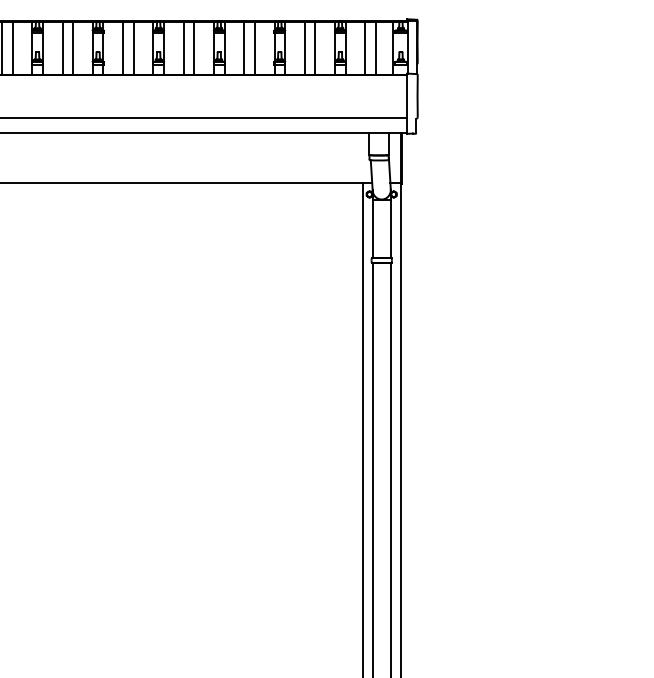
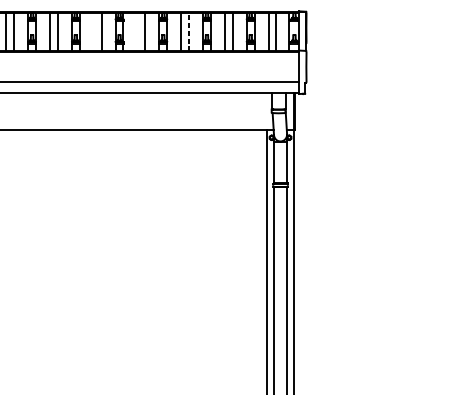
line: (123, 47) -> (94, 31), removed
line: (183, 47) -> (137, 31), removed
line: (254, 48) -> (188, 32), solid -> dashed

